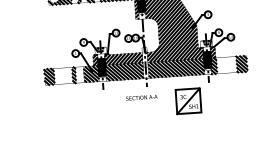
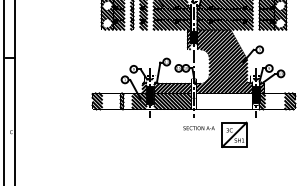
hatch: (176, 68) -> (224, 101), removed
text: (141, 98) -> (198, 128), moved

